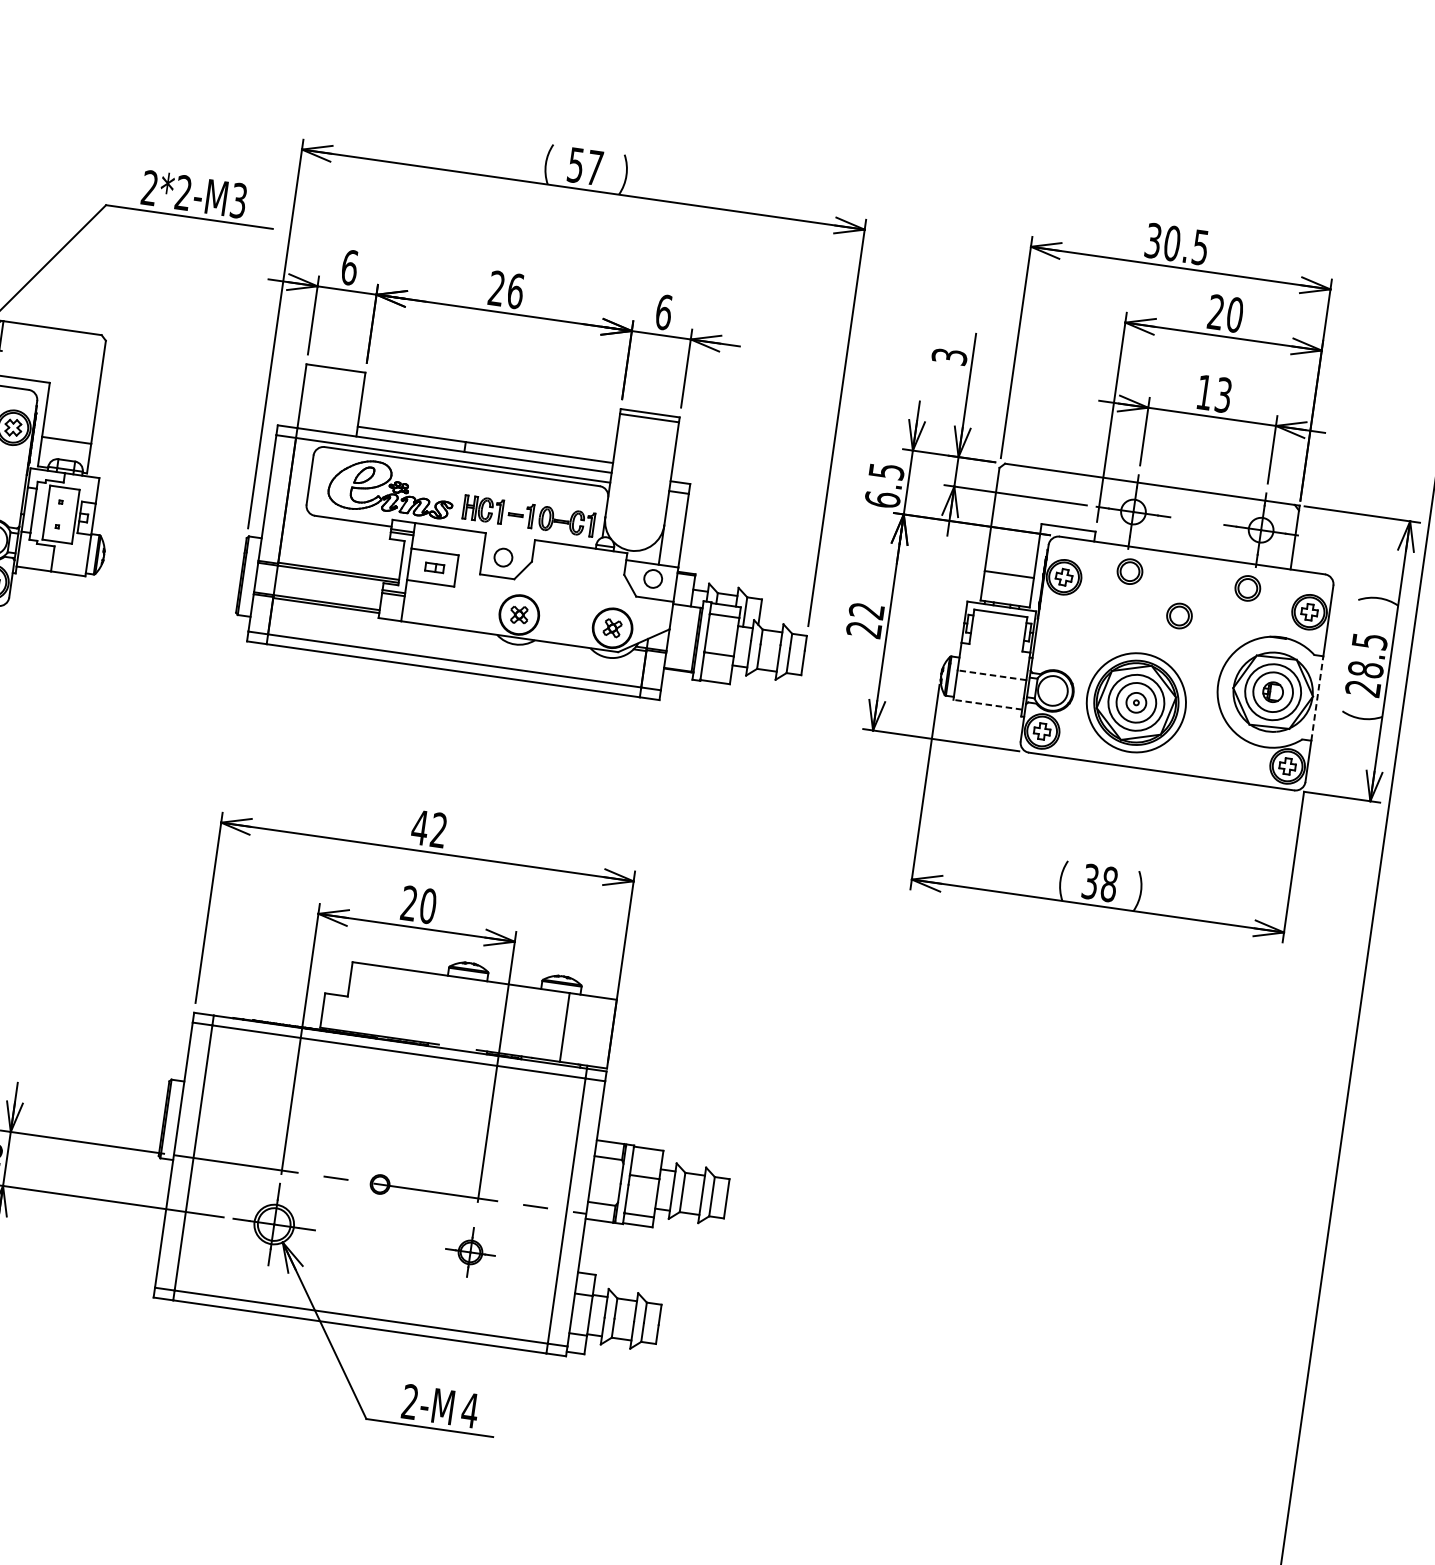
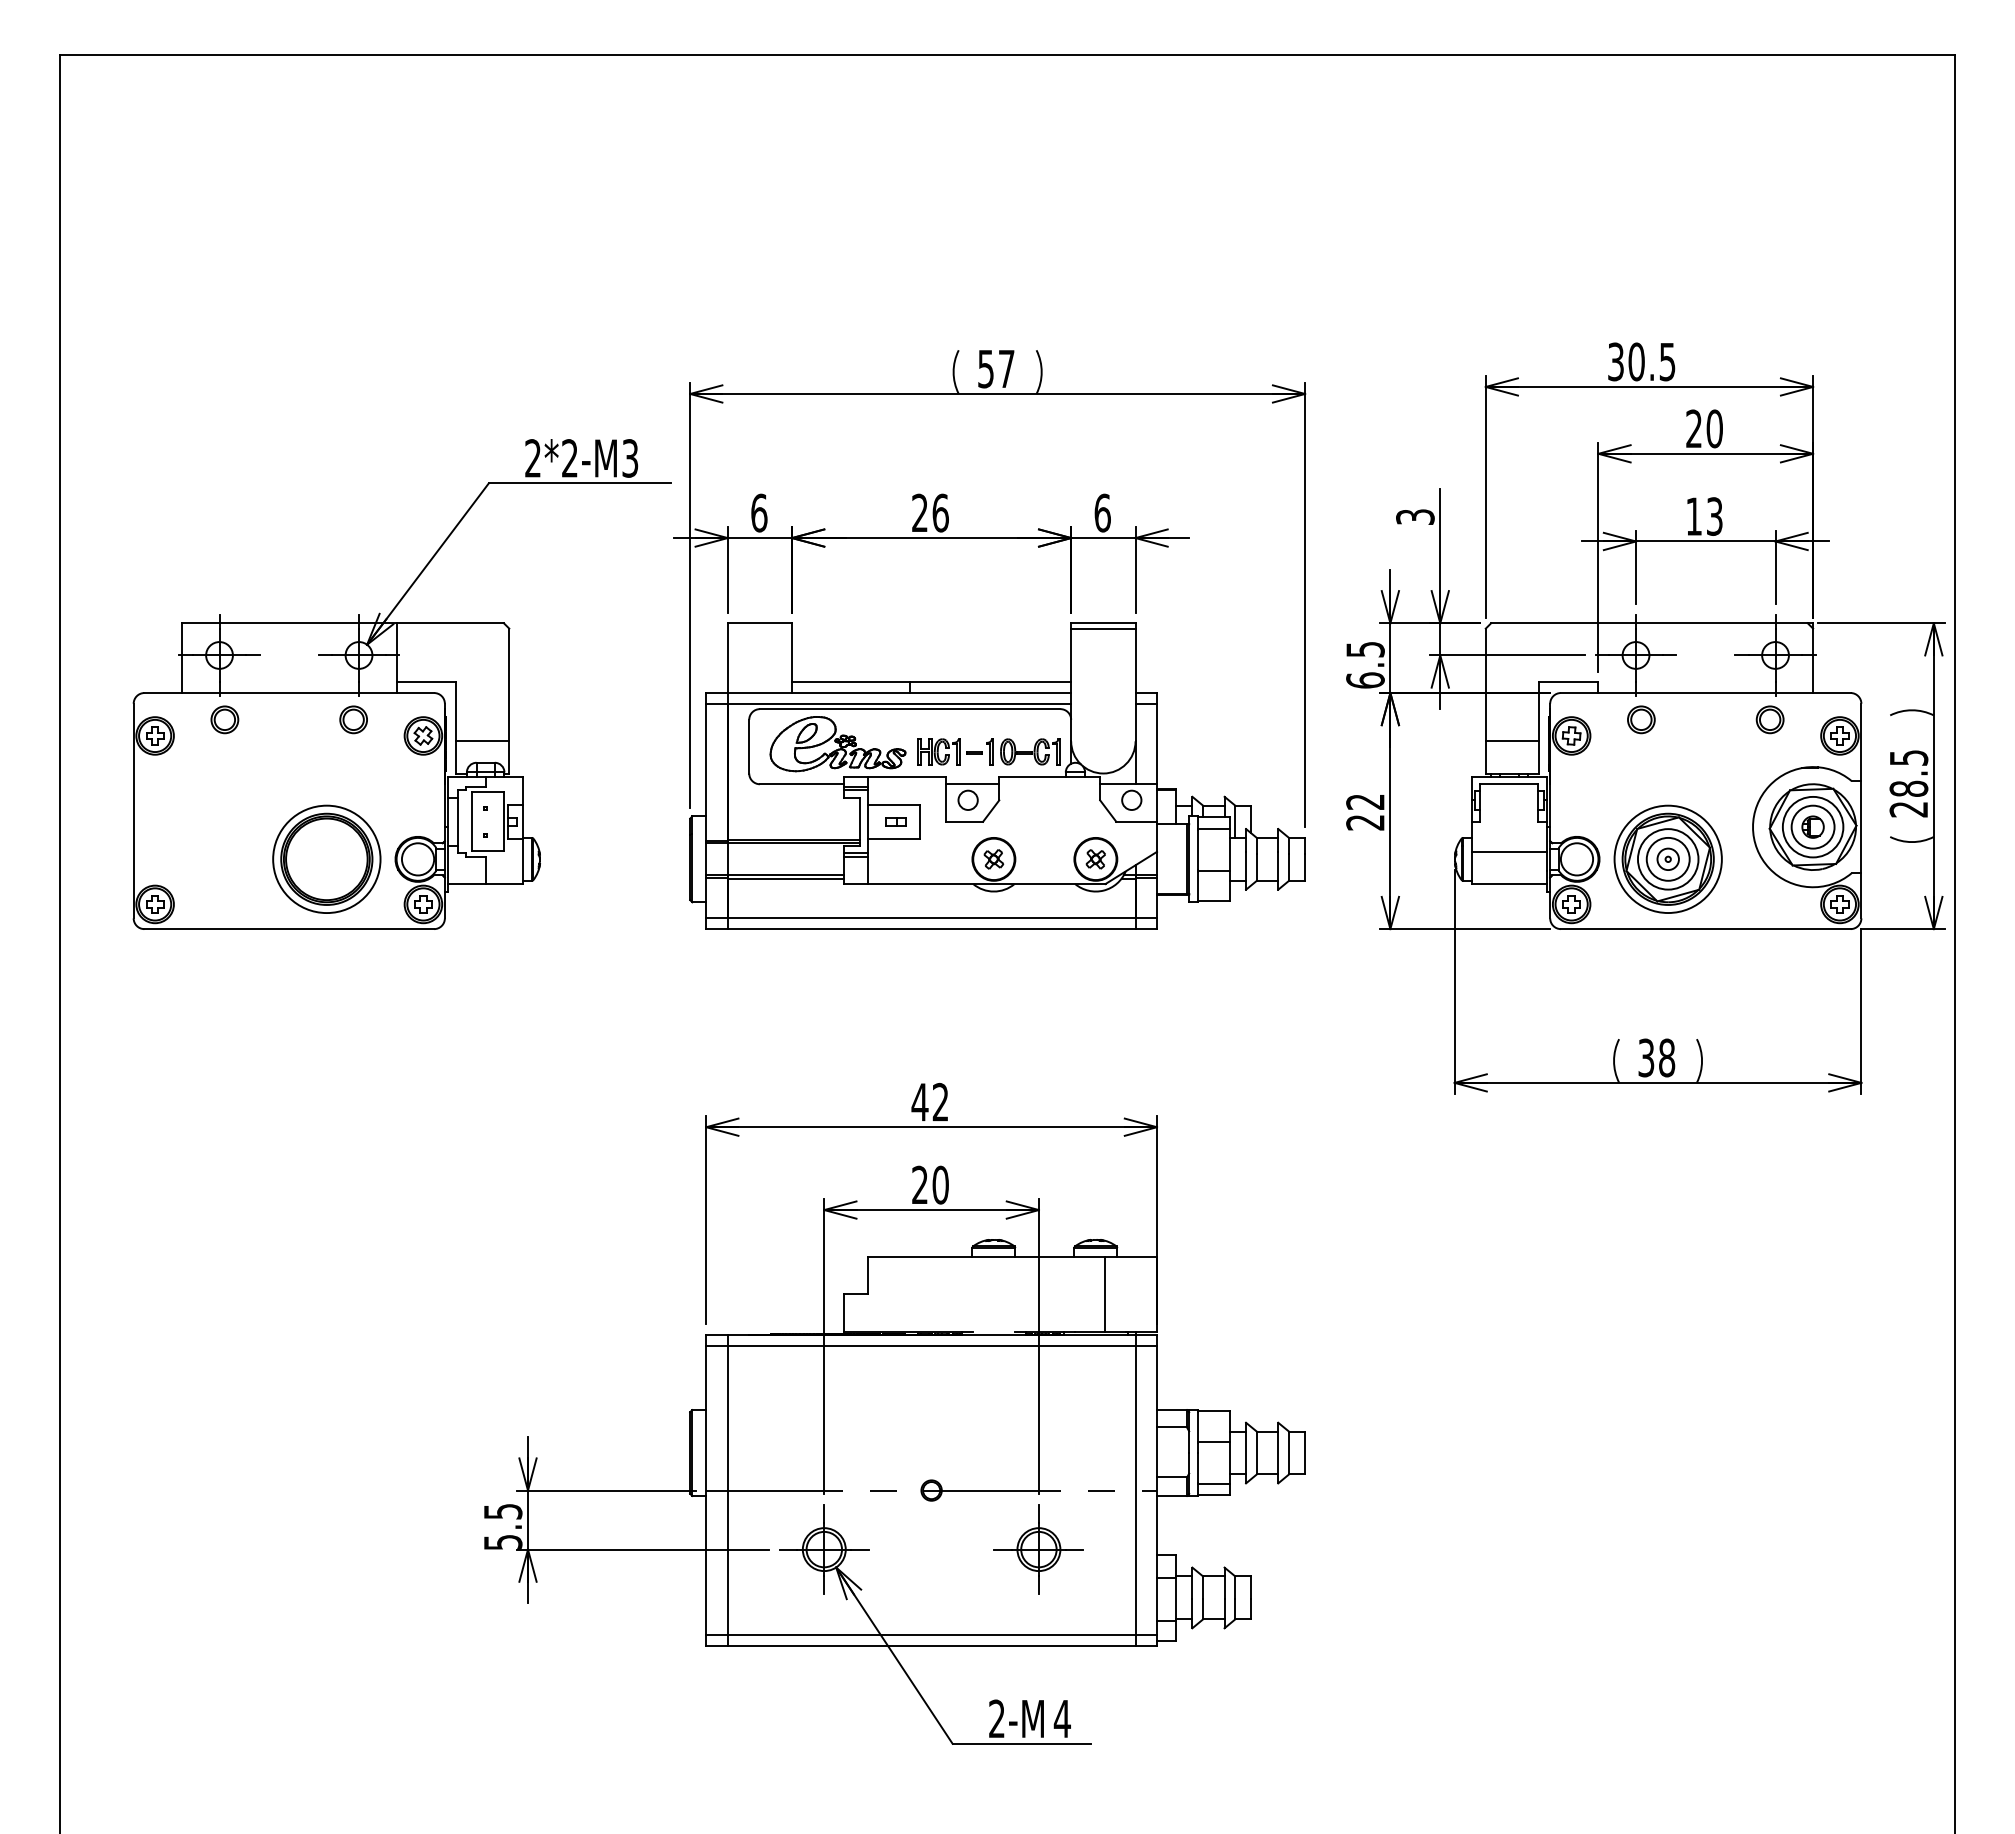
line: (509, 543) -> (972, 784), added
part: (1178, 615) -> (1700, 759), removed
line: (992, 674) -> (1509, 851), dashed -> solid
line: (1317, 697) -> (1861, 826), dashed -> solid
line: (987, 705) -> (1509, 884), dashed -> solid
part: (470, 1252) -> (1038, 1549), size x1.67

